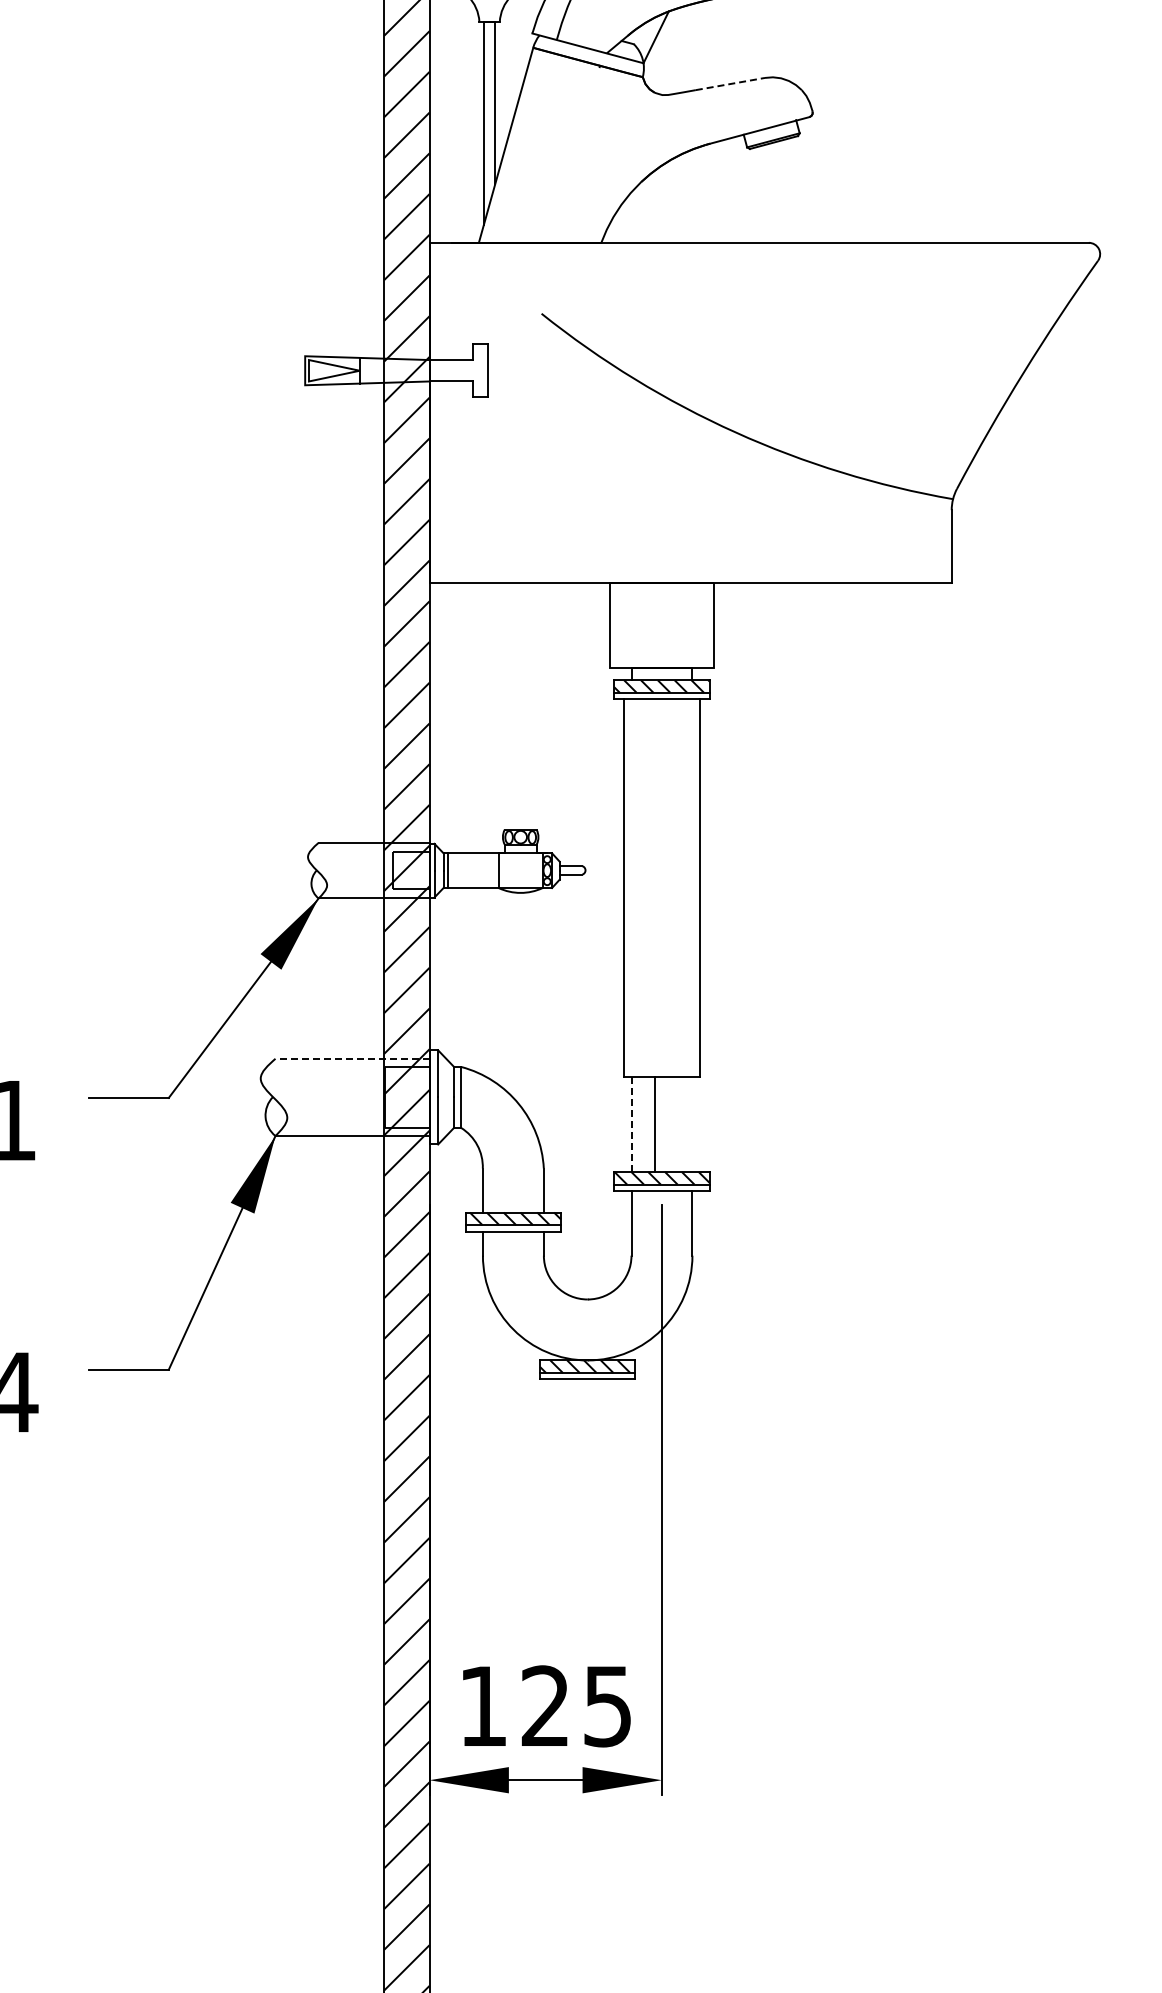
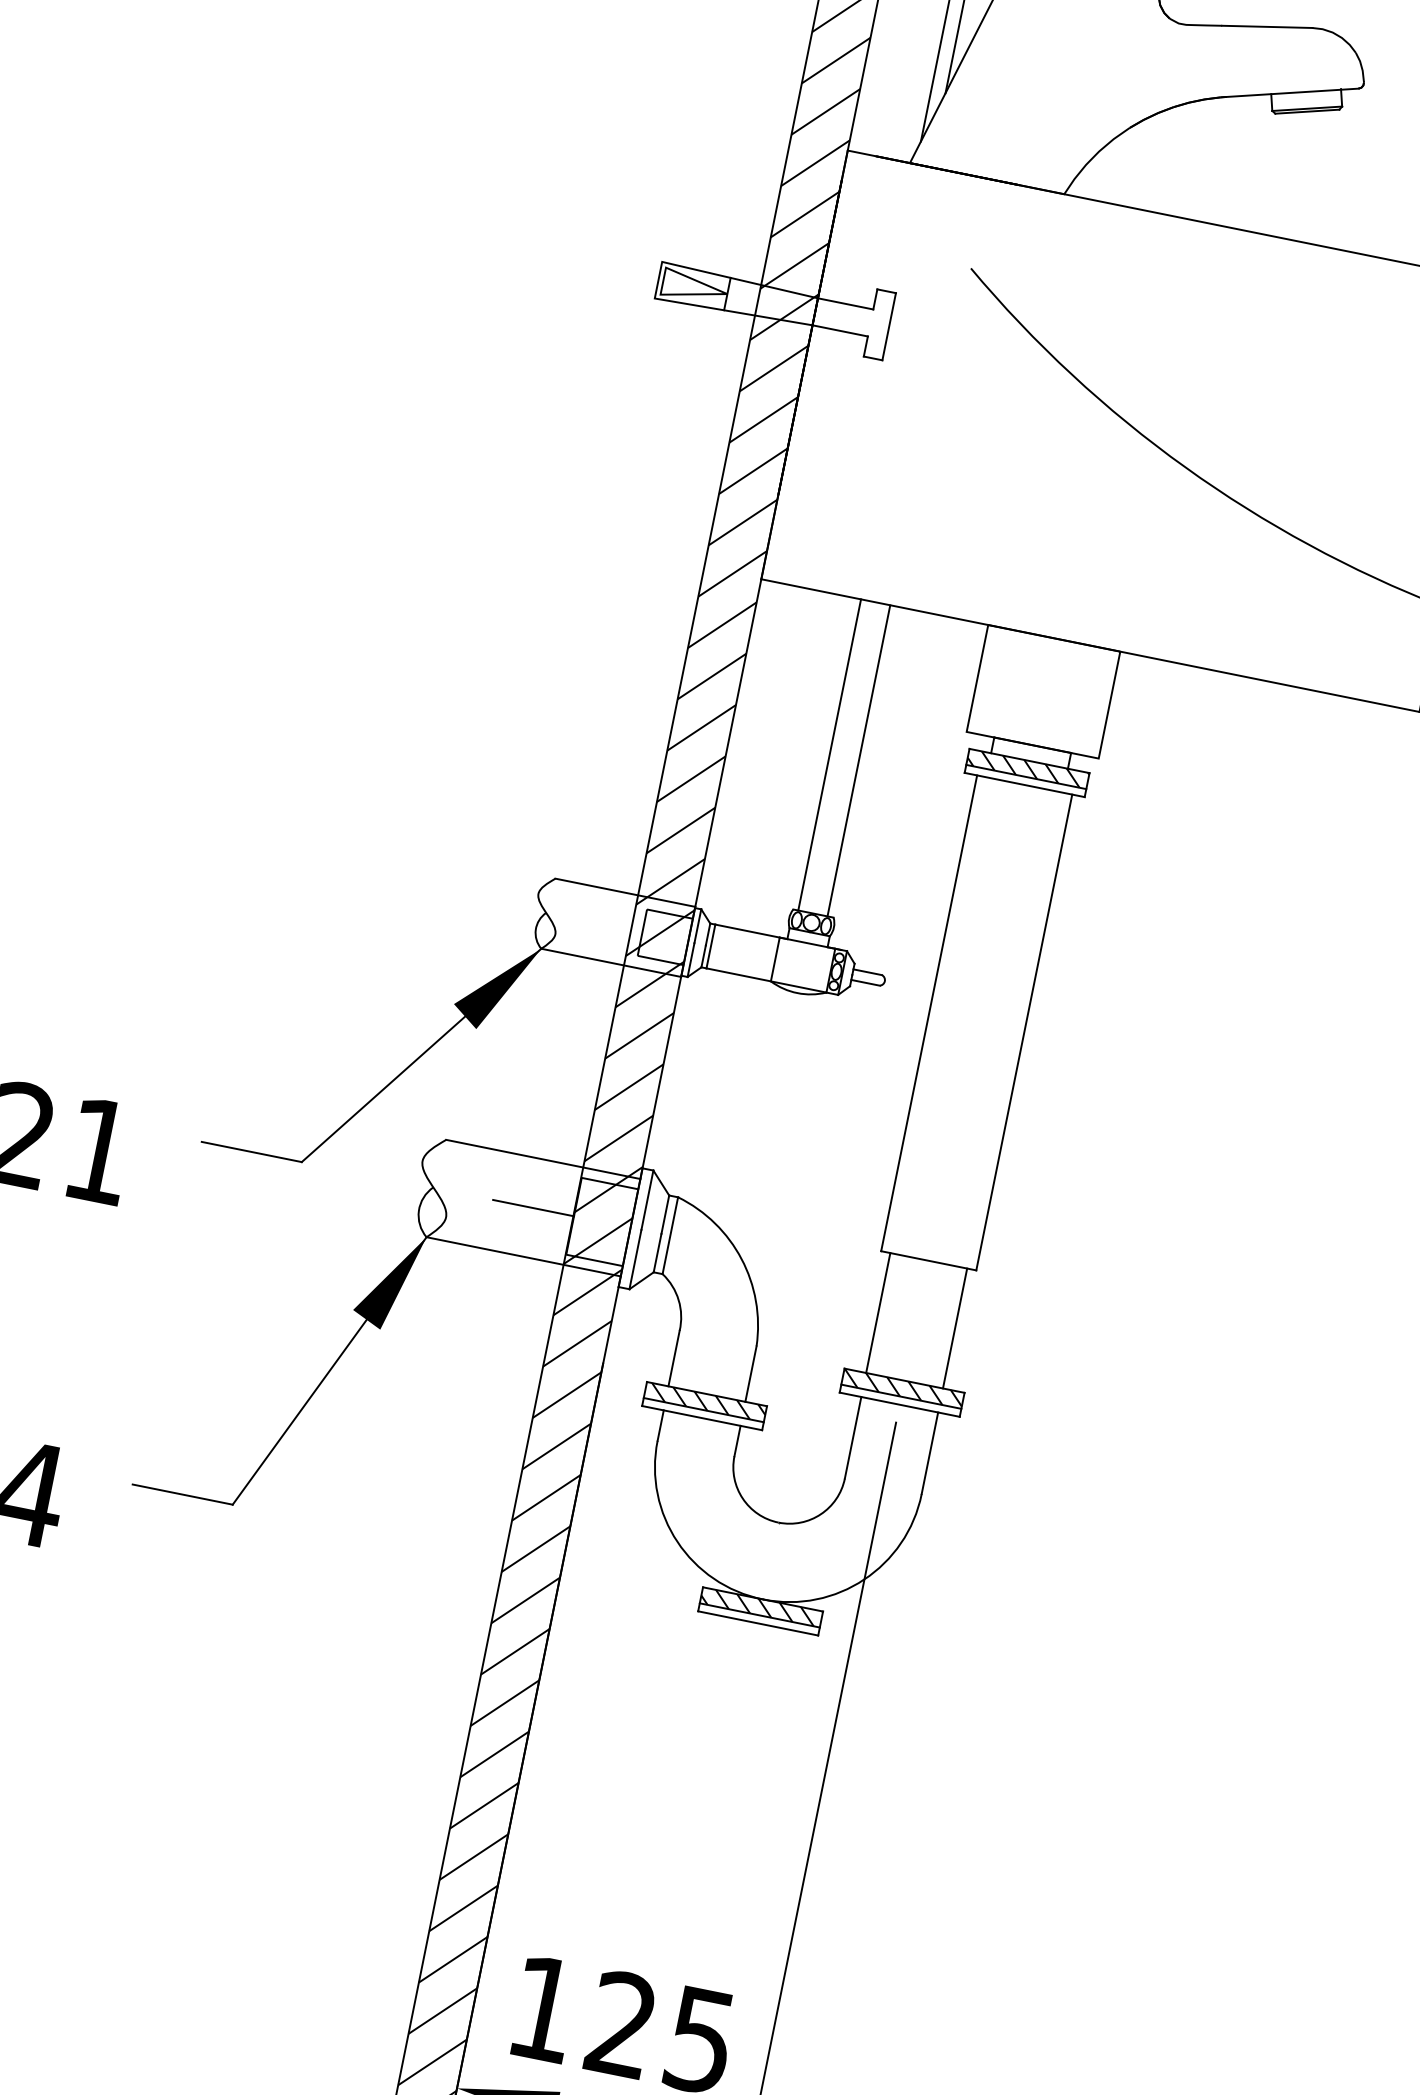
line: (730, 83) -> (1267, 26), dashed -> solid
line: (508, 705) -> (829, 753), added
line: (531, 706) -> (858, 760), added
line: (352, 1058) -> (543, 1159), dashed -> solid
line: (352, 1097) -> (533, 1208), added
line: (655, 1123) -> (955, 1327), moved
line: (631, 1124) -> (878, 1313), dashed -> solid

